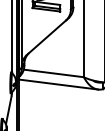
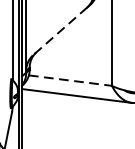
line: (46, 38) -> (60, 32), solid -> dashed
line: (54, 73) -> (71, 80), solid -> dashed

